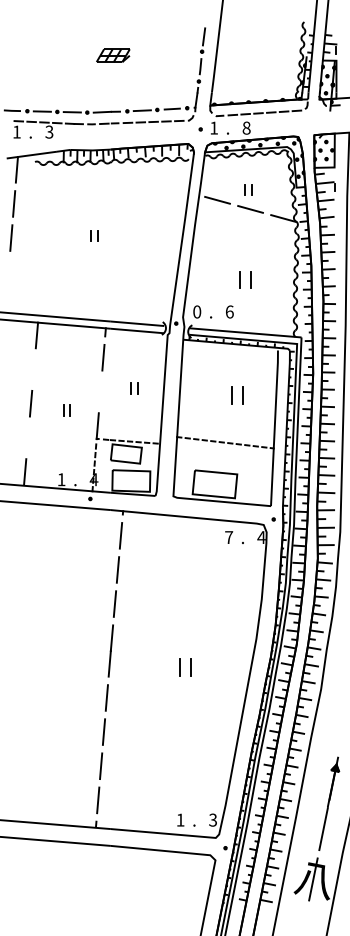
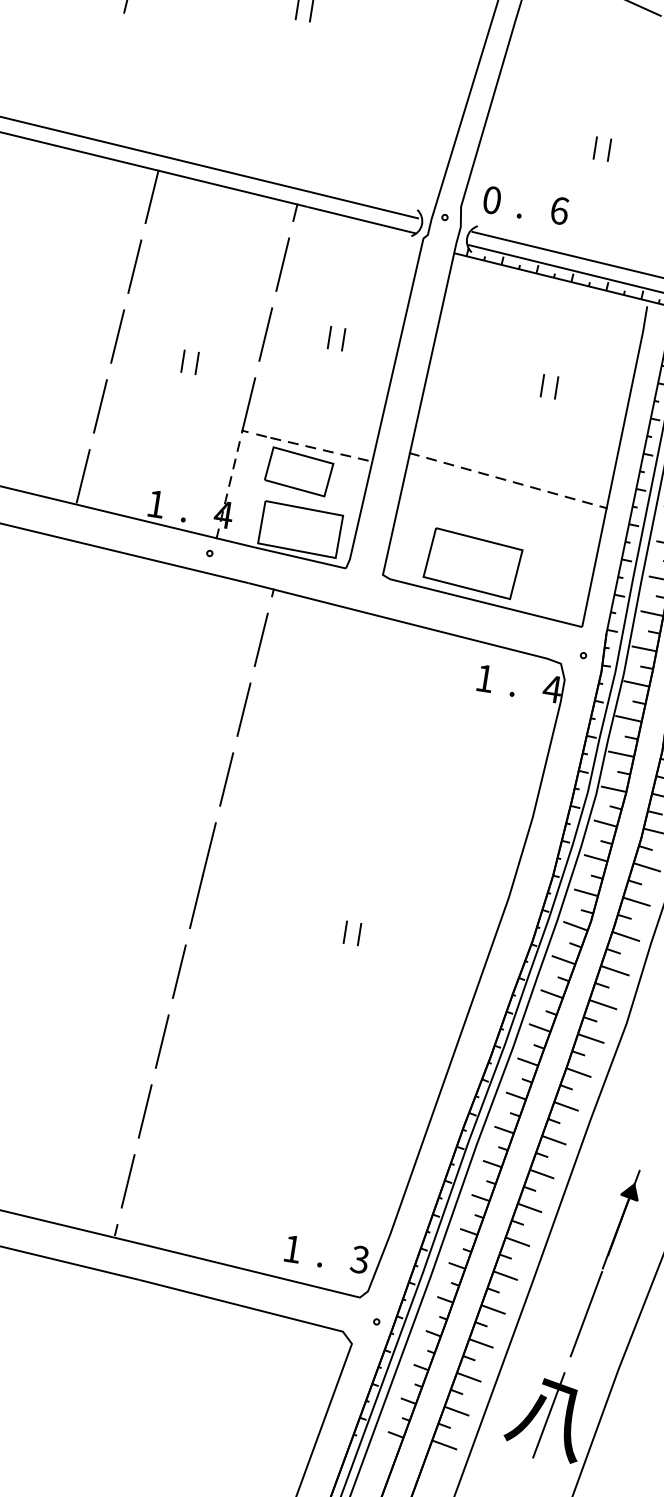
part: (245, 279) -> (602, 148), size x0.62
line: (33, 369) -> (133, 266), added
line: (100, 391) -> (265, 333), added
part: (237, 395) -> (548, 386), size x0.62
line: (28, 437) -> (101, 405), added
text: (229, 537) -> (485, 678), 7 -> 1
part: (185, 666) -> (352, 931), size x0.62

